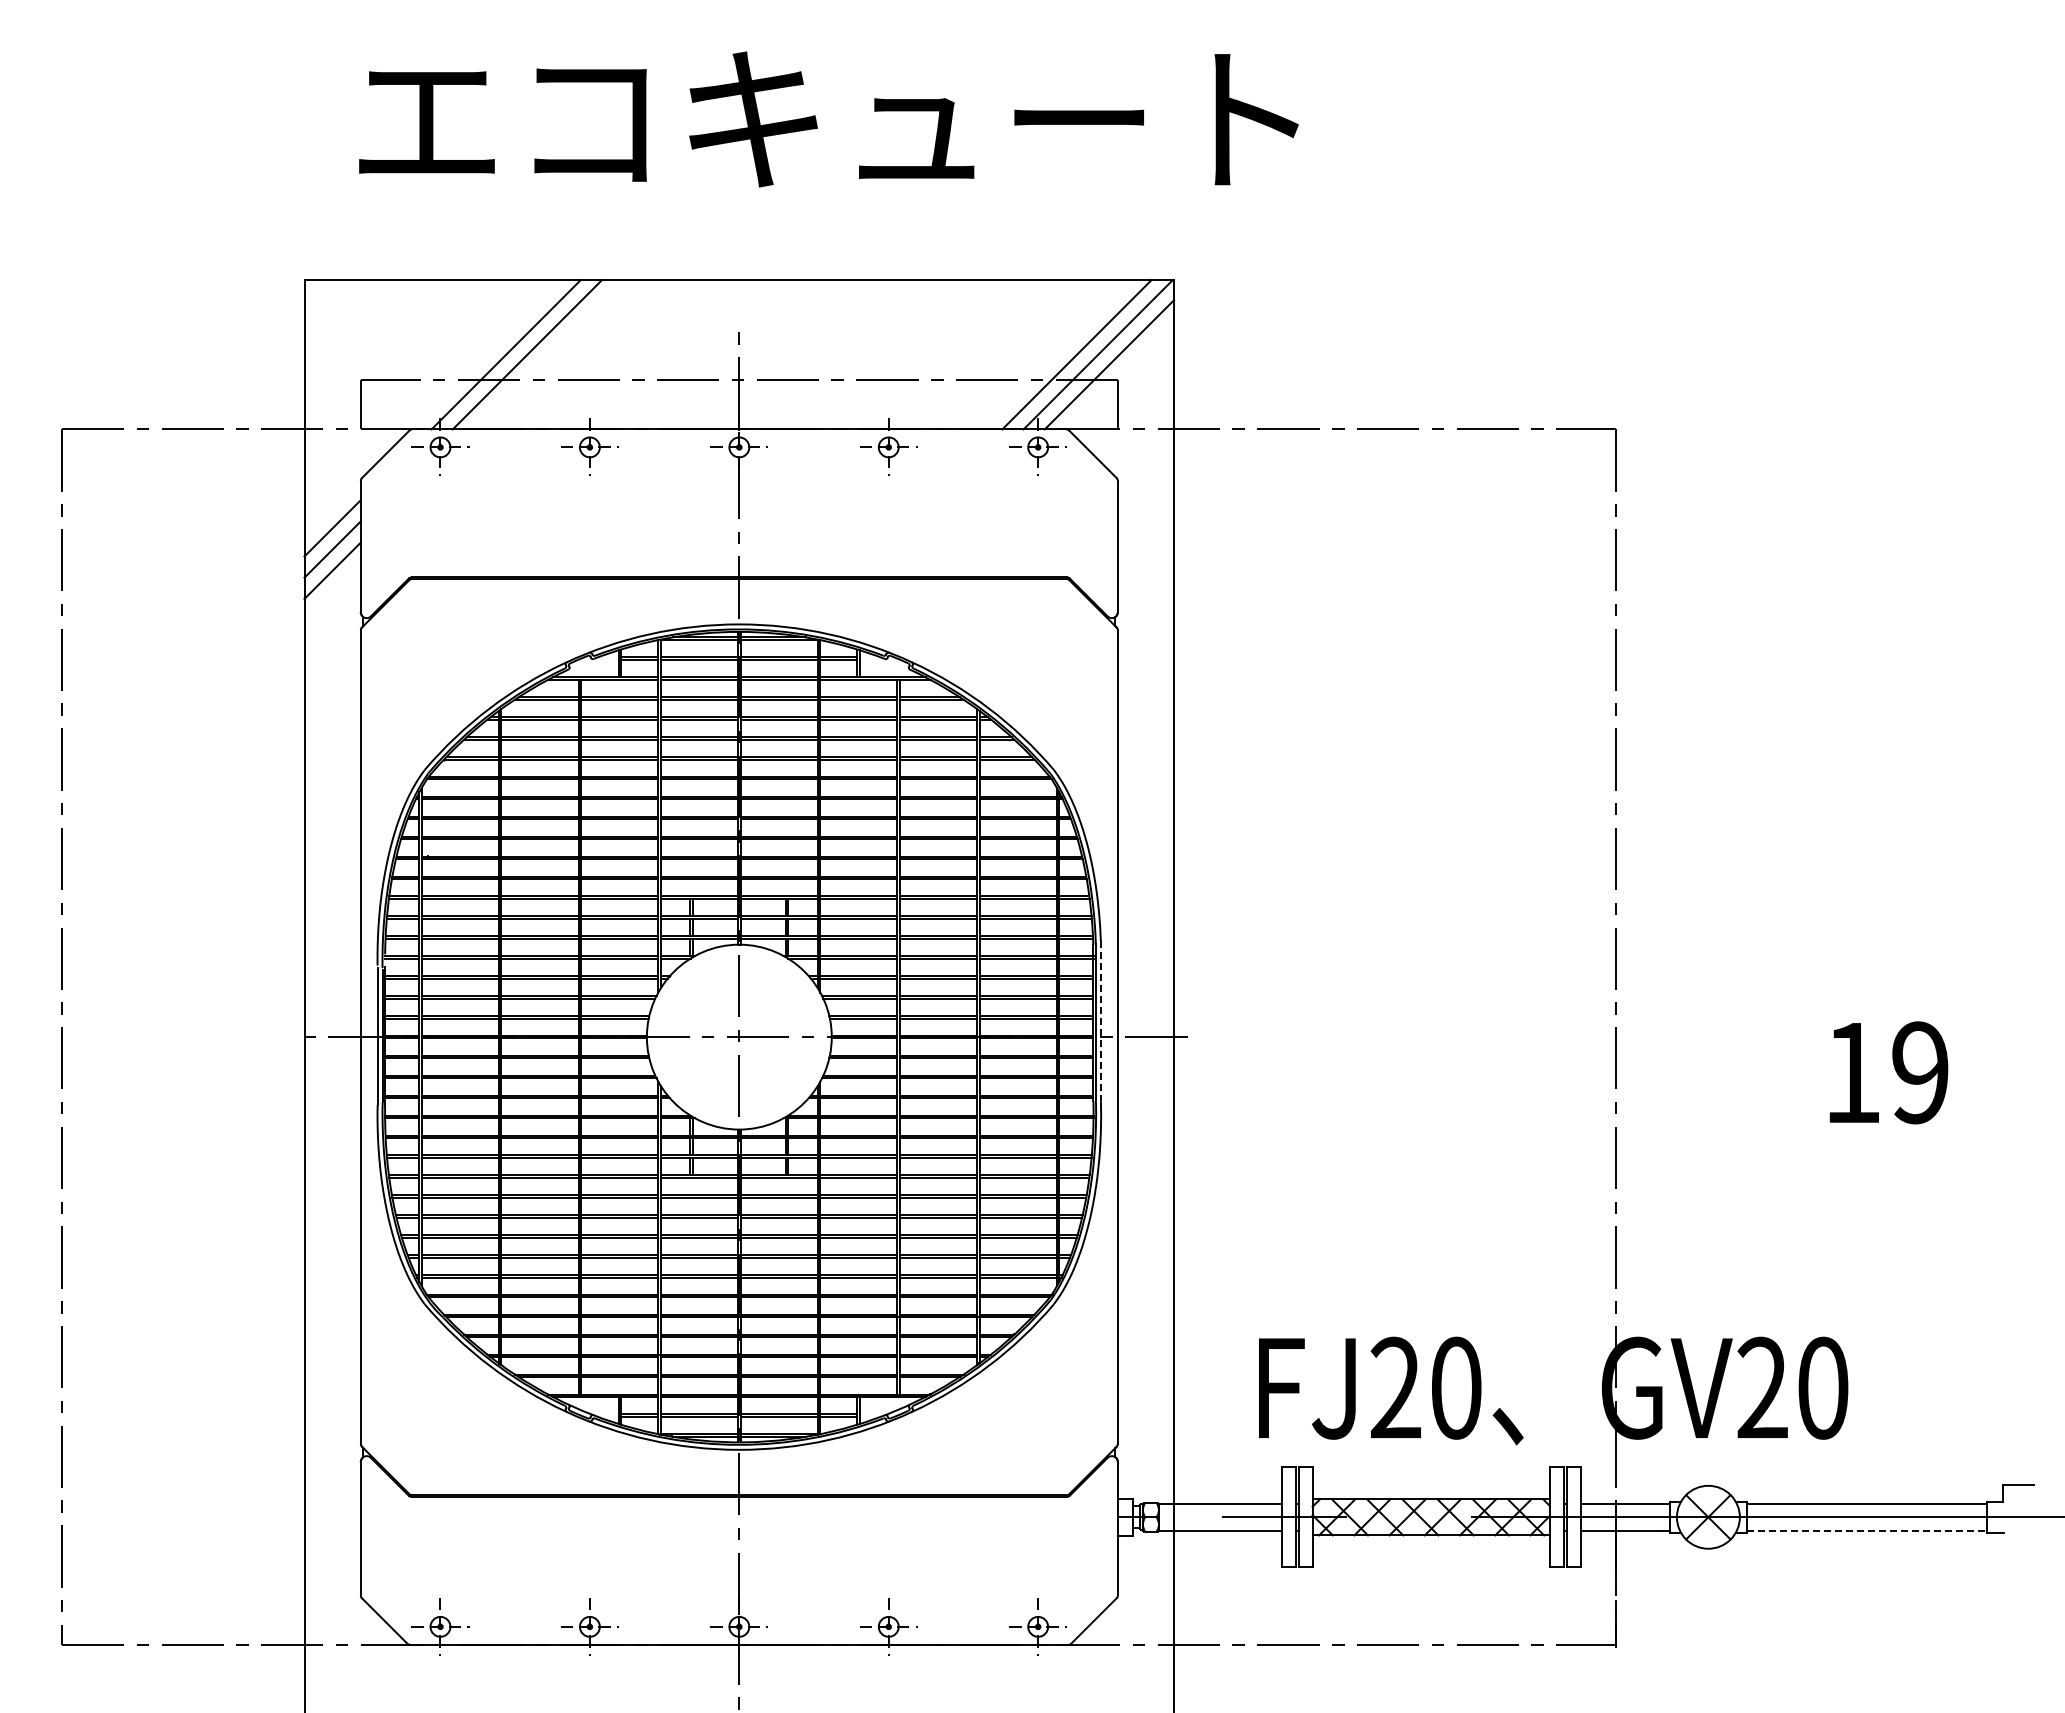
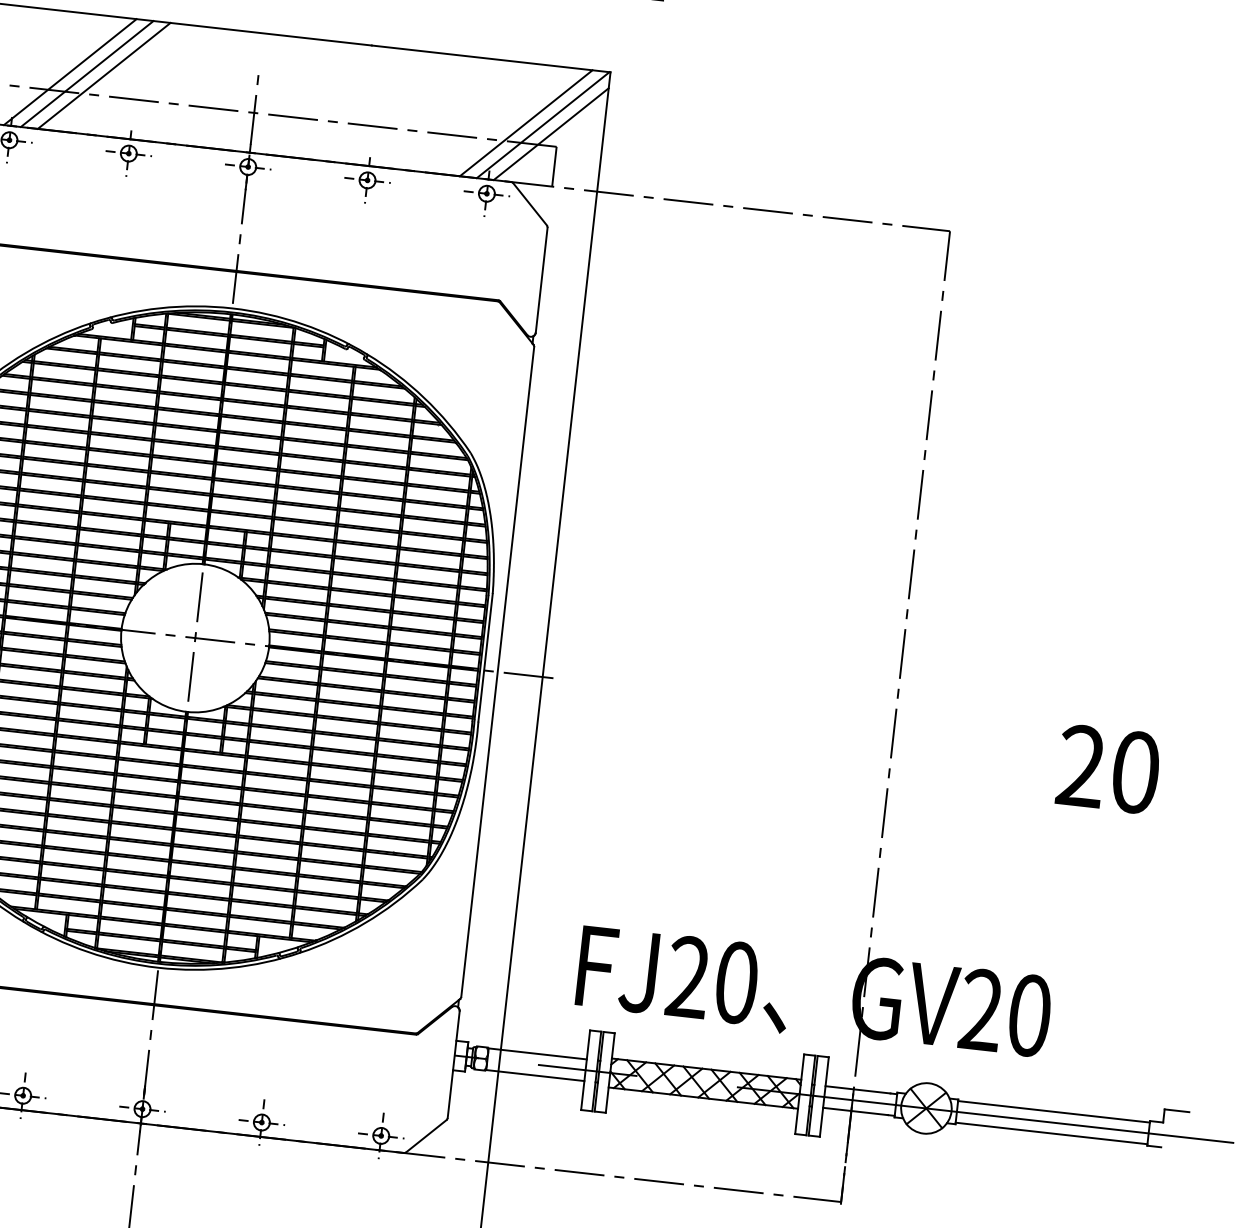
line: (548, 354) -> (104, 75), added
line: (1100, 1021) -> (485, 657), dashed -> solid
text: (1886, 1072) -> (1108, 769), 19 -> 20
line: (1867, 1530) -> (1052, 1133), dashed -> solid

